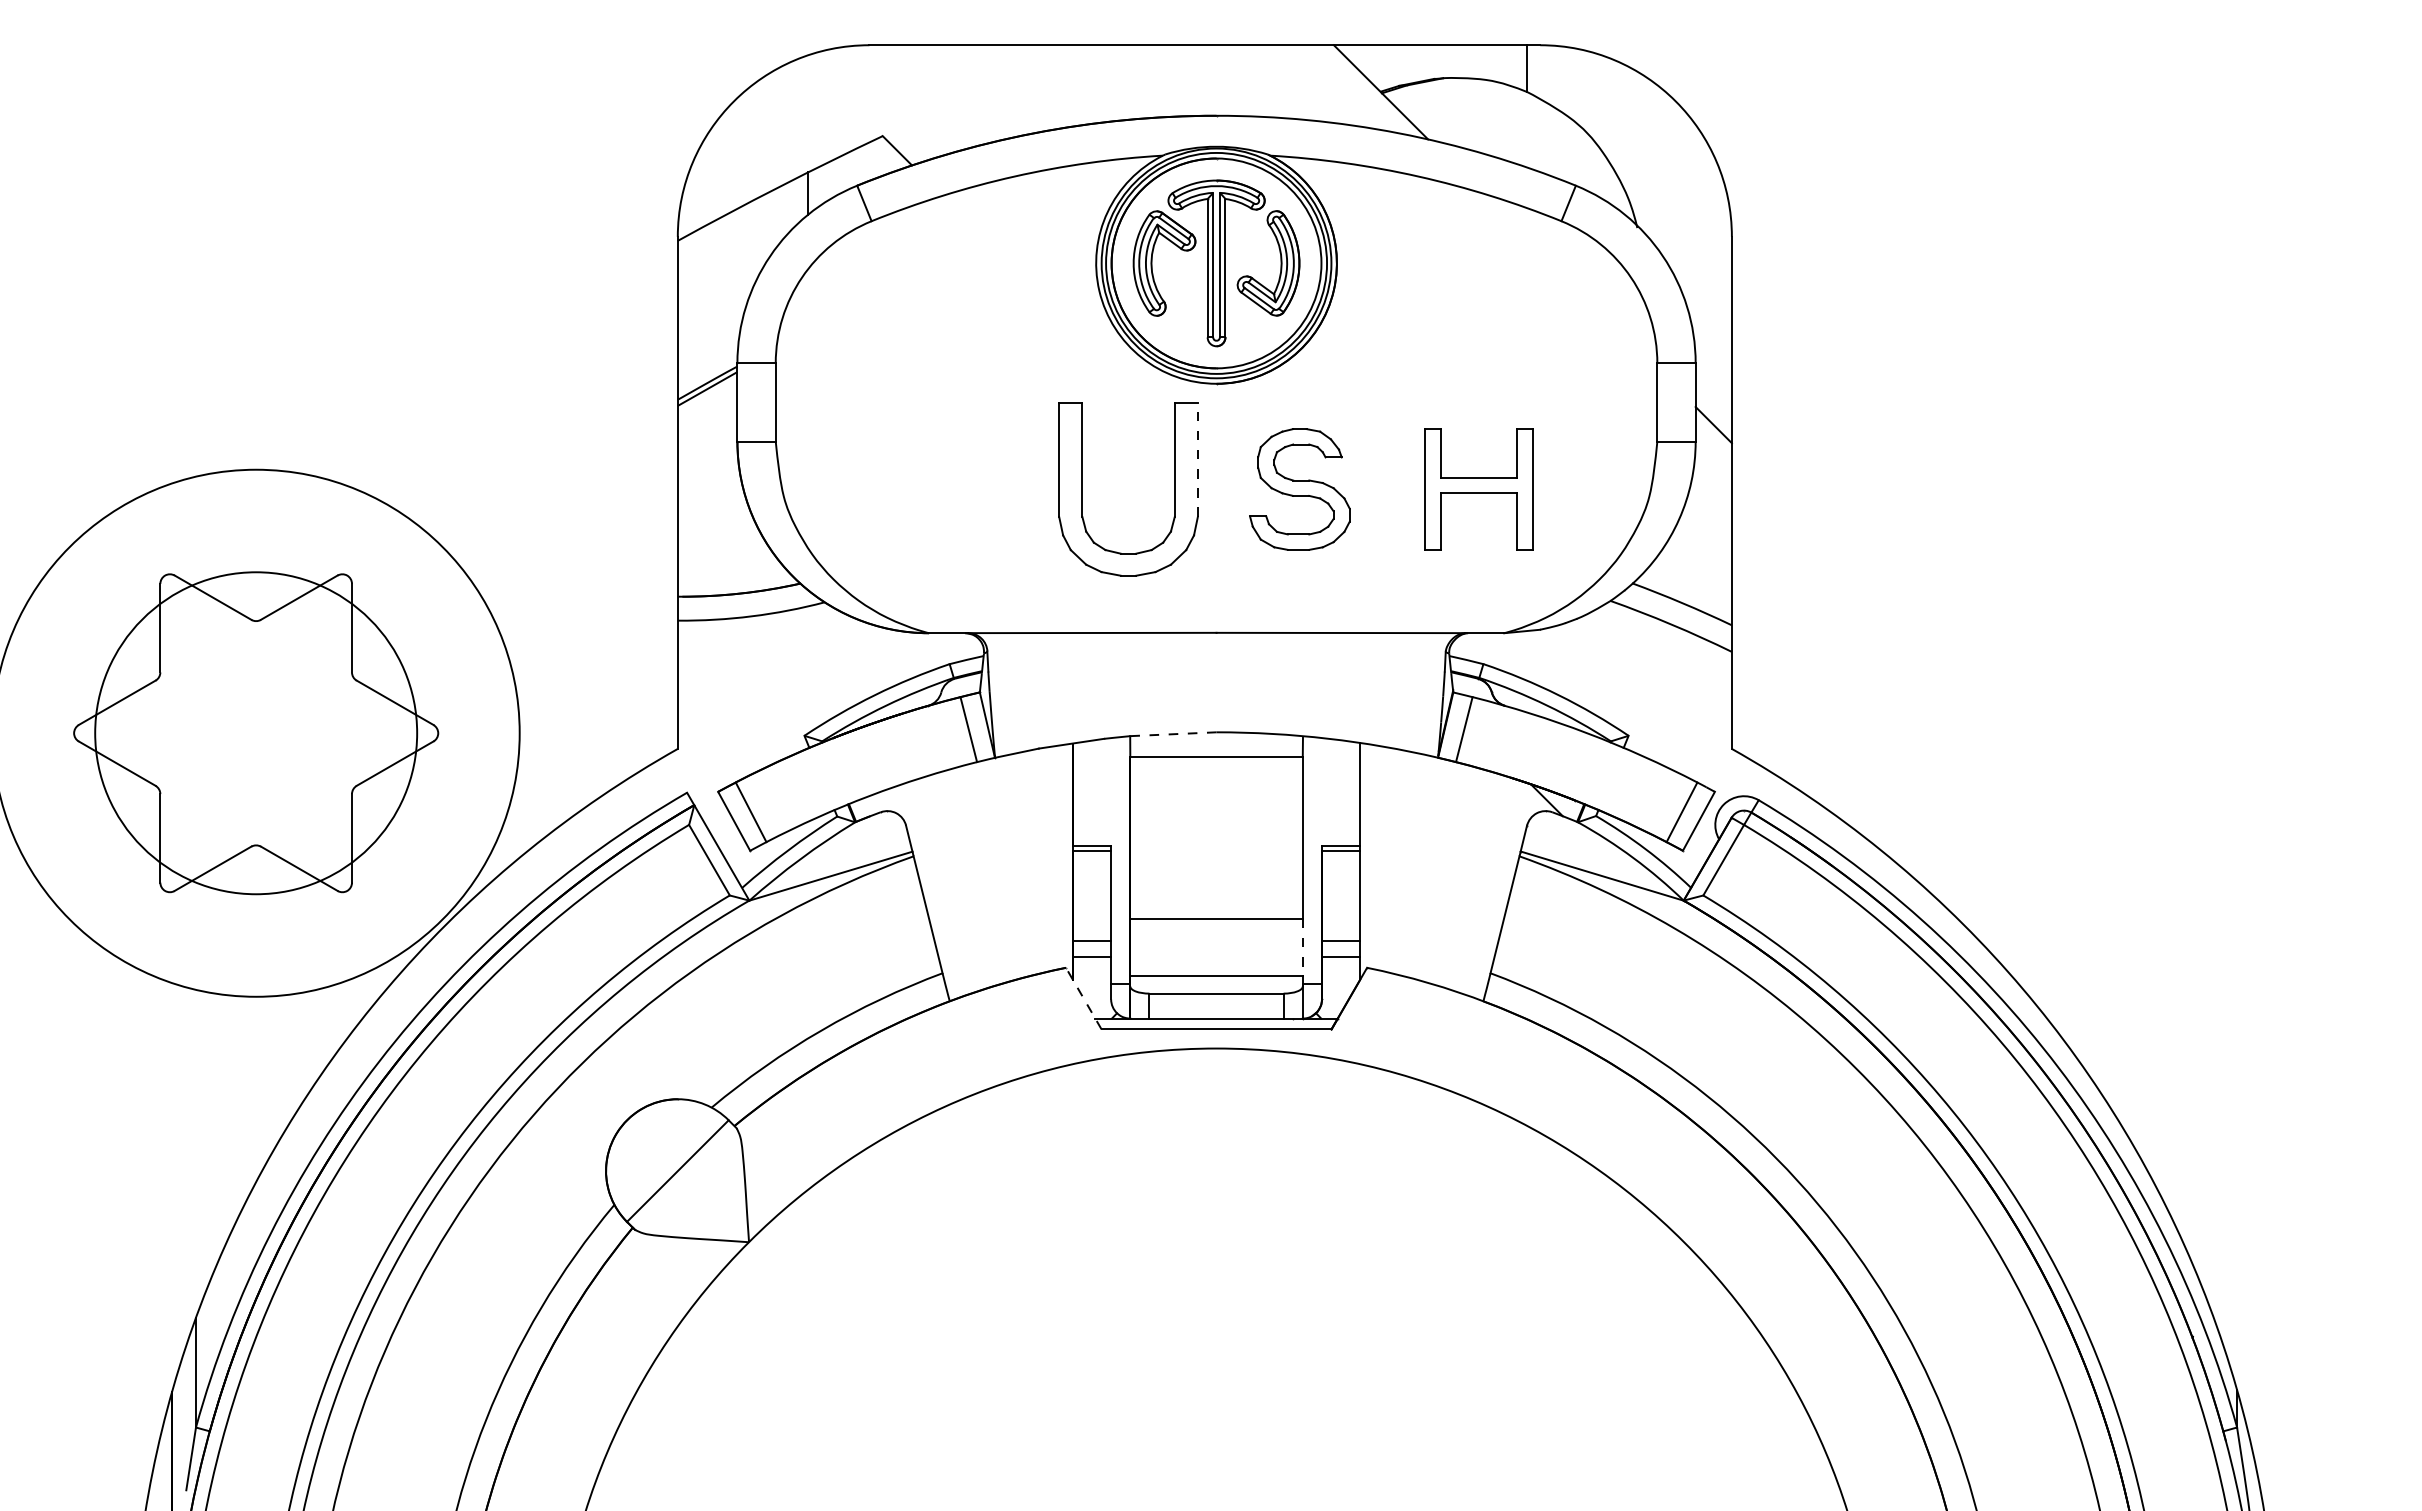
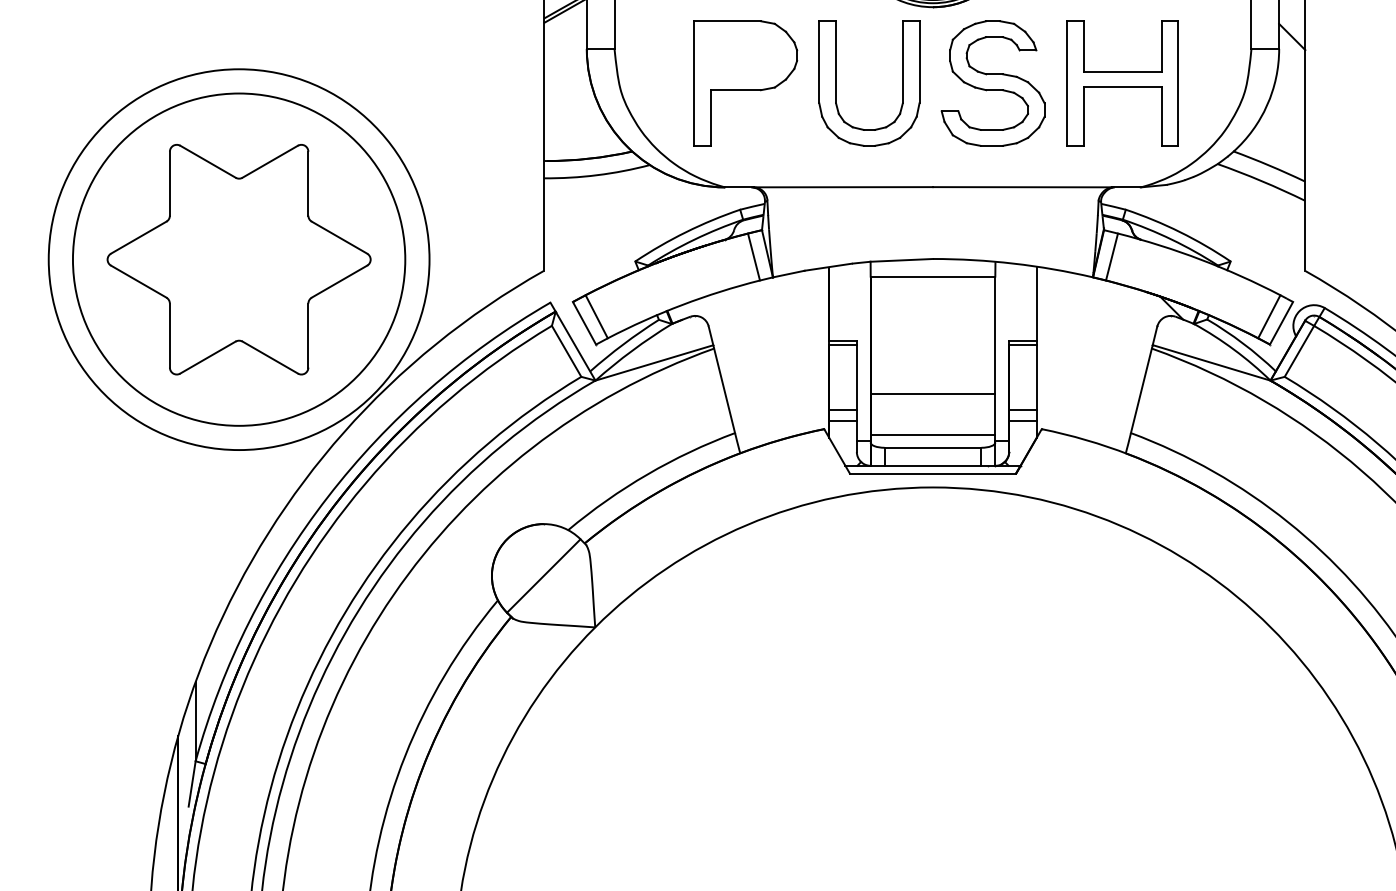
line: (1197, 460) -> (919, 62), dashed -> solid
part: (957, 489) -> (745, 83), added
part: (1299, 489) -> (992, 83), size x1.43
part: (1478, 489) -> (1122, 83), size x1.43
circle: (256, 733) -> (239, 259), size x1.43
line: (1172, 734) -> (901, 260), dashed -> solid
line: (1302, 947) -> (995, 414), dashed -> solid
line: (1083, 998) -> (836, 451), dashed -> solid

